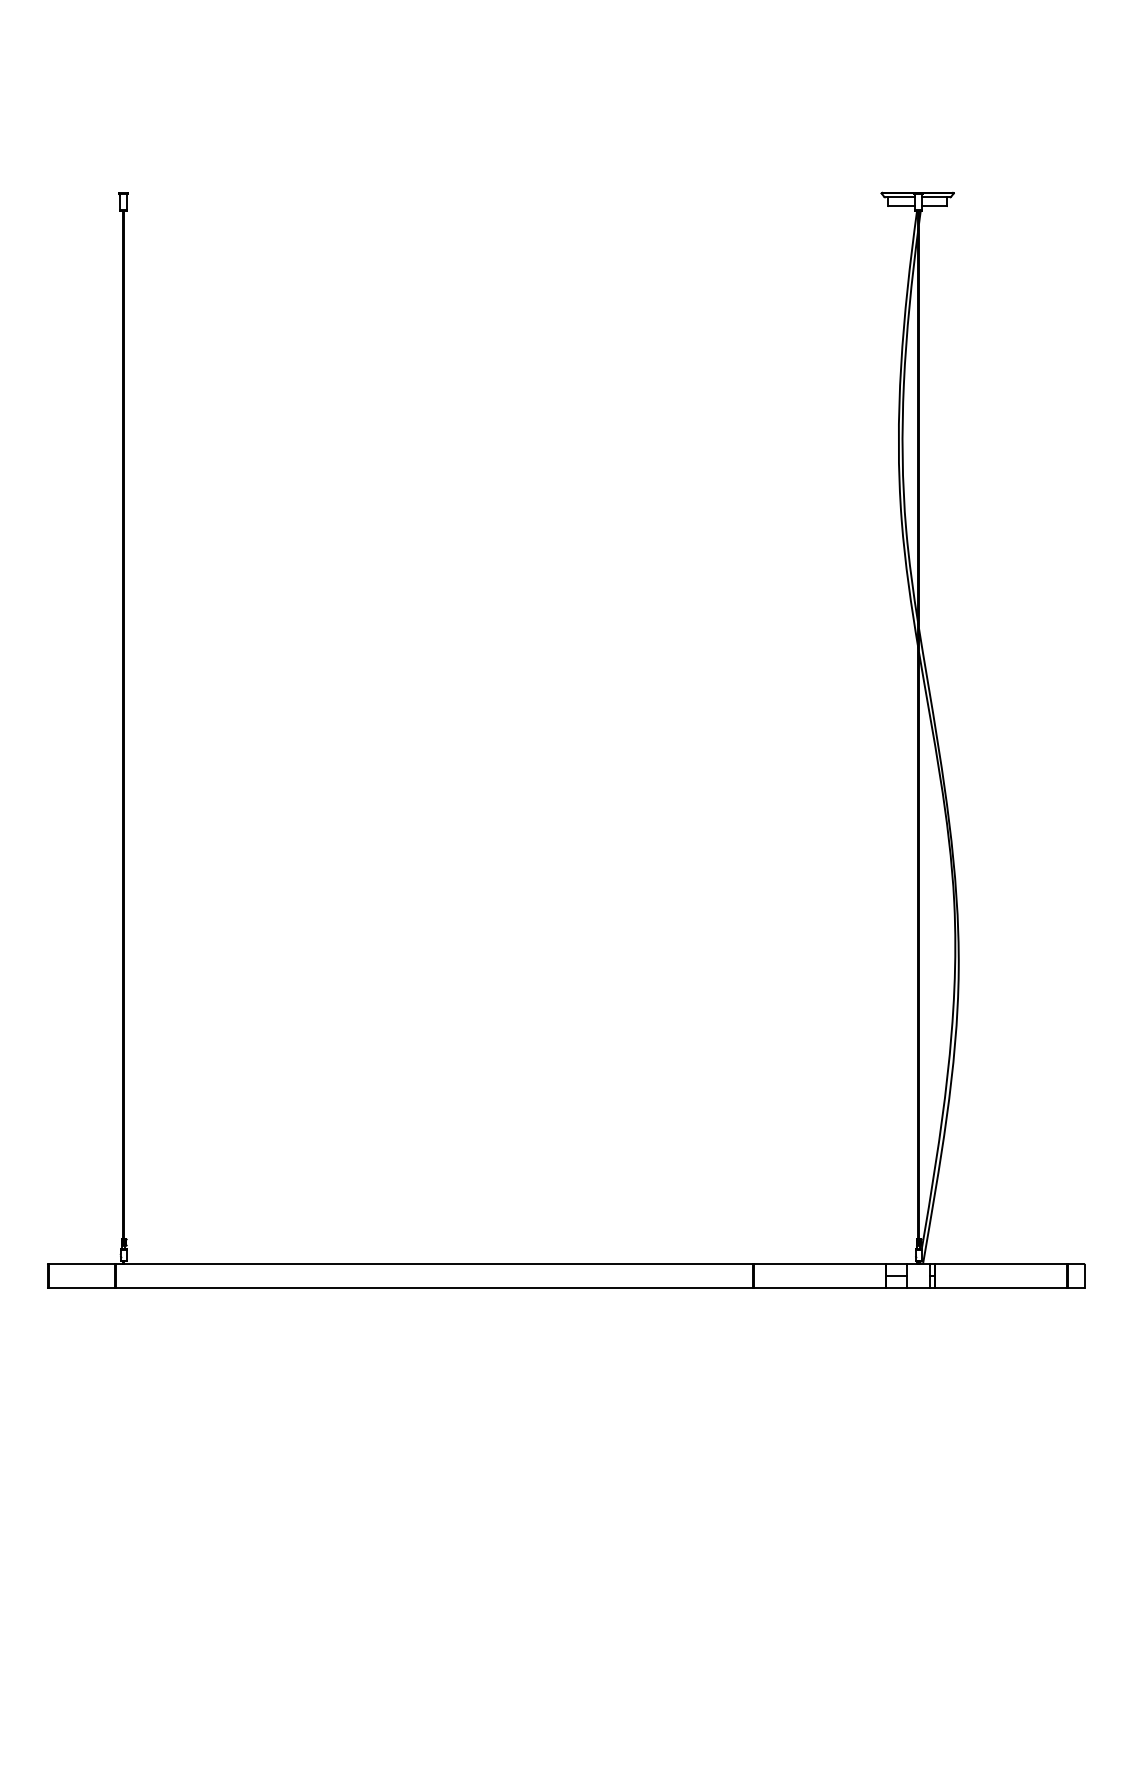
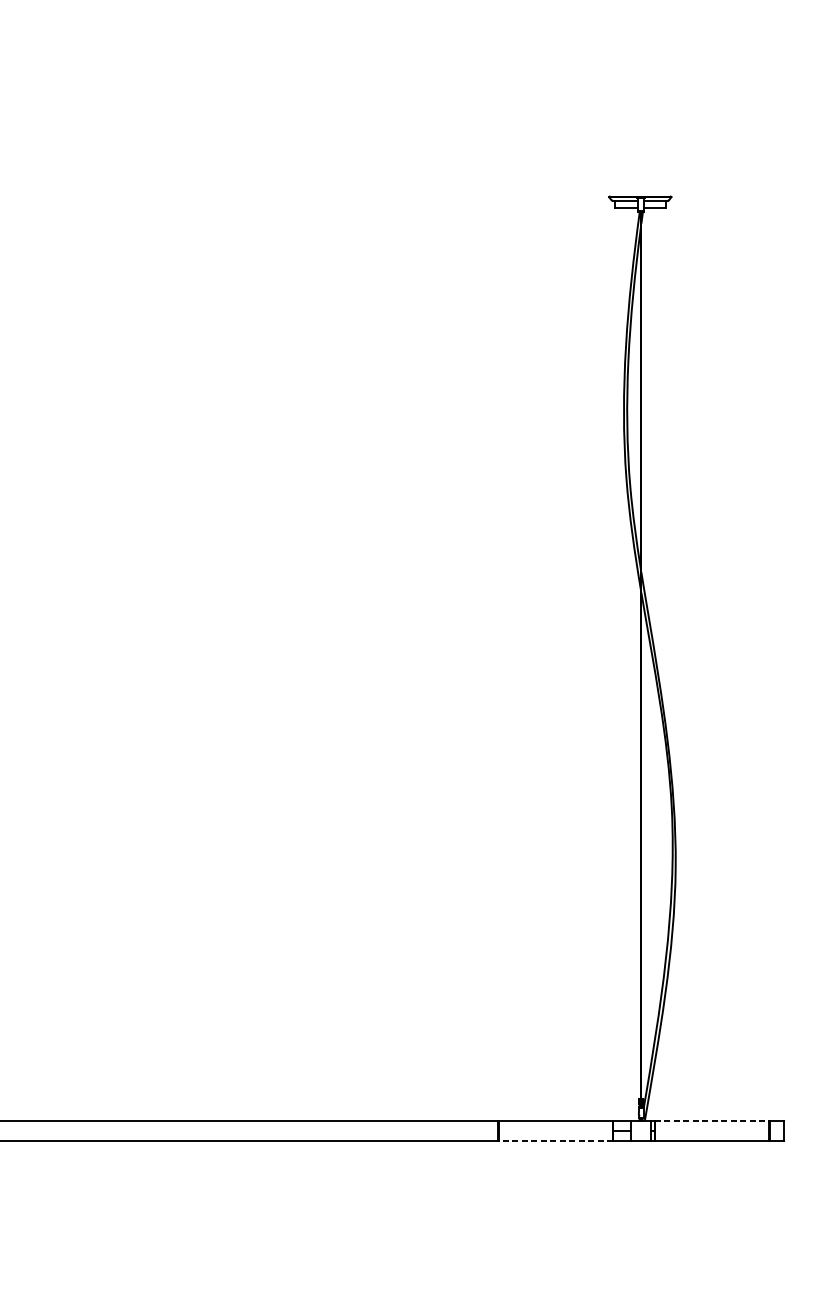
line: (1001, 1264) -> (712, 1121), solid -> dashed
line: (819, 1287) -> (555, 1140), solid -> dashed

